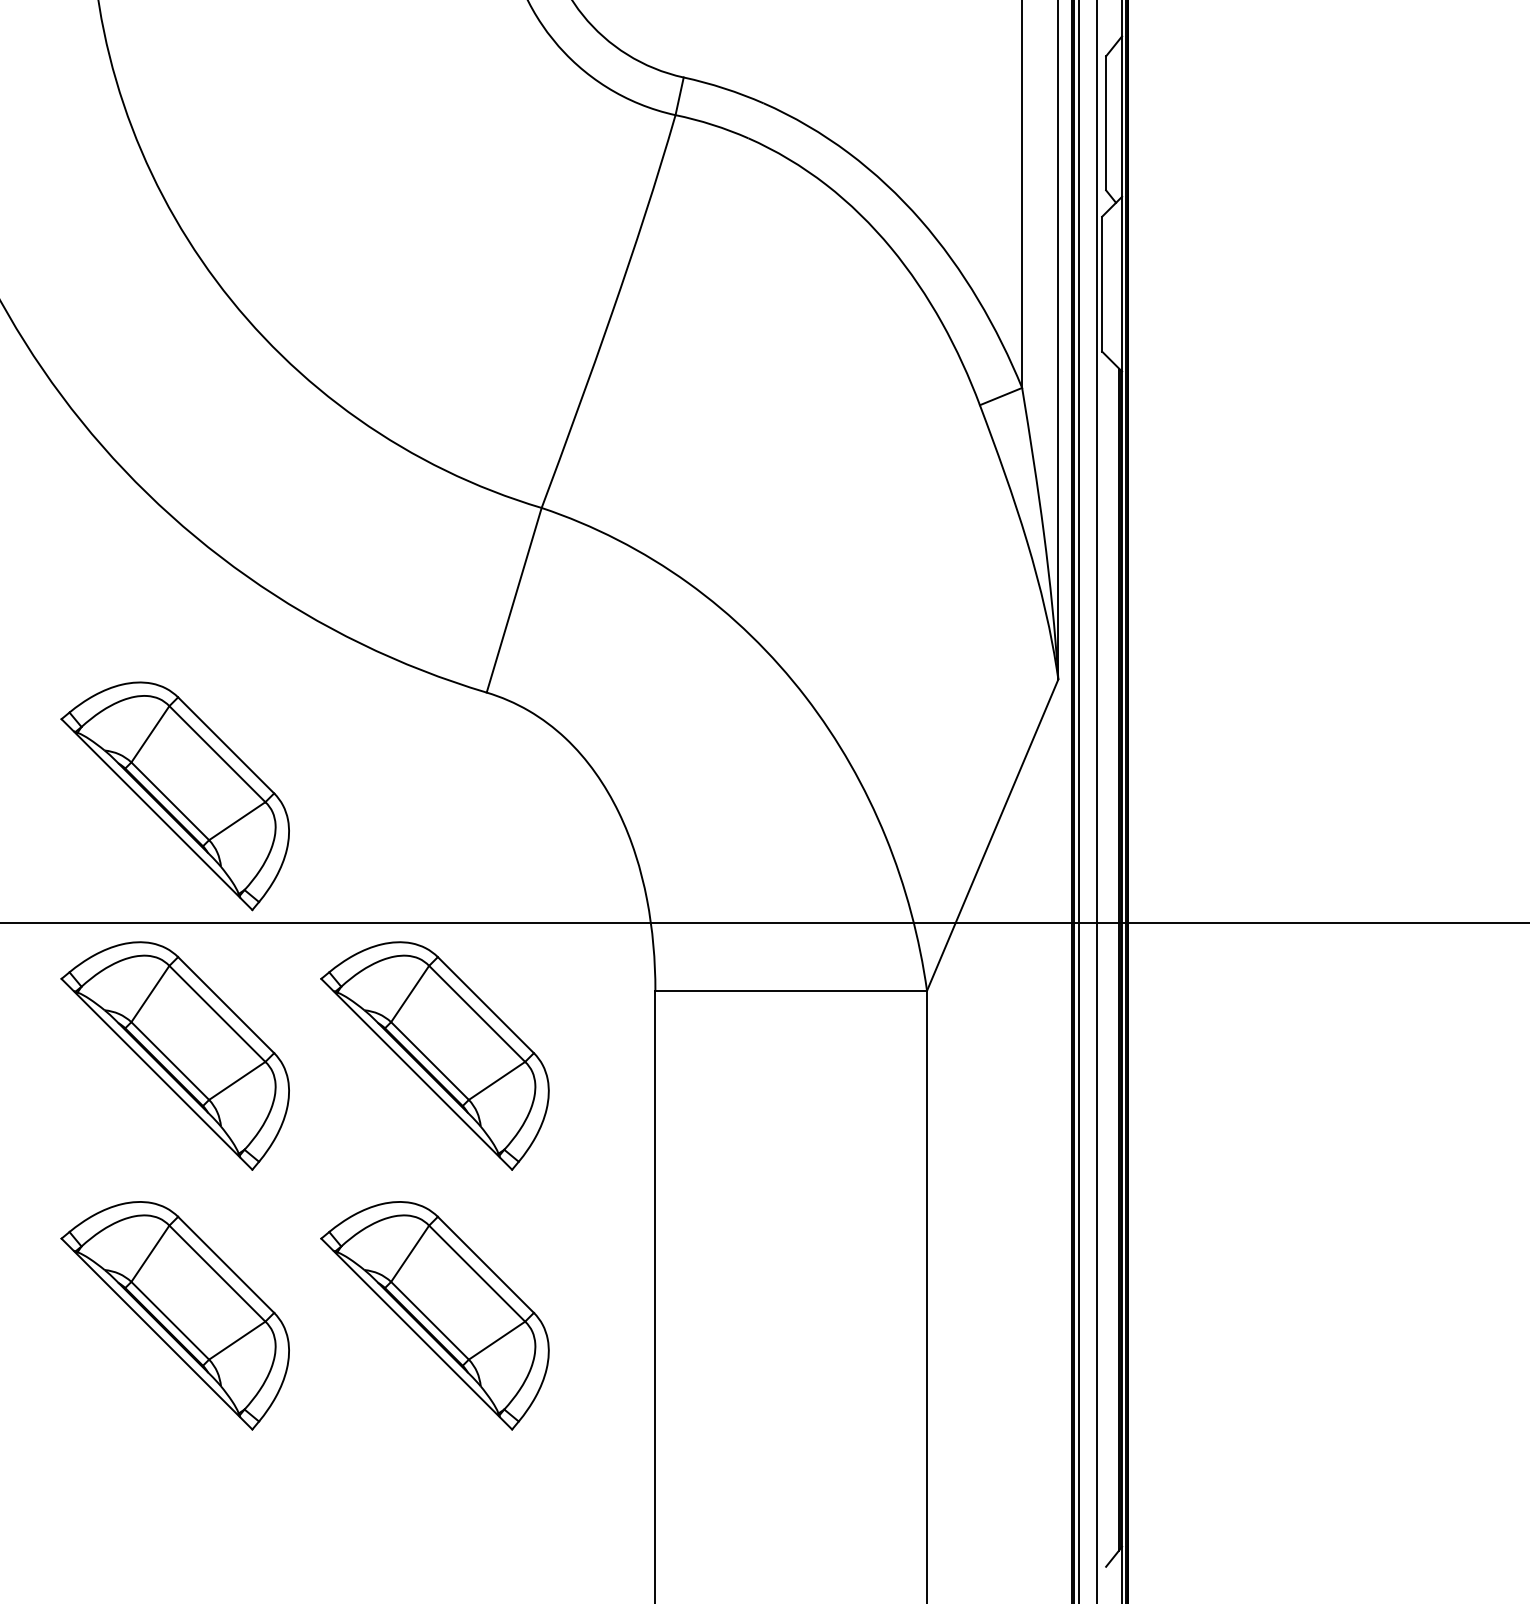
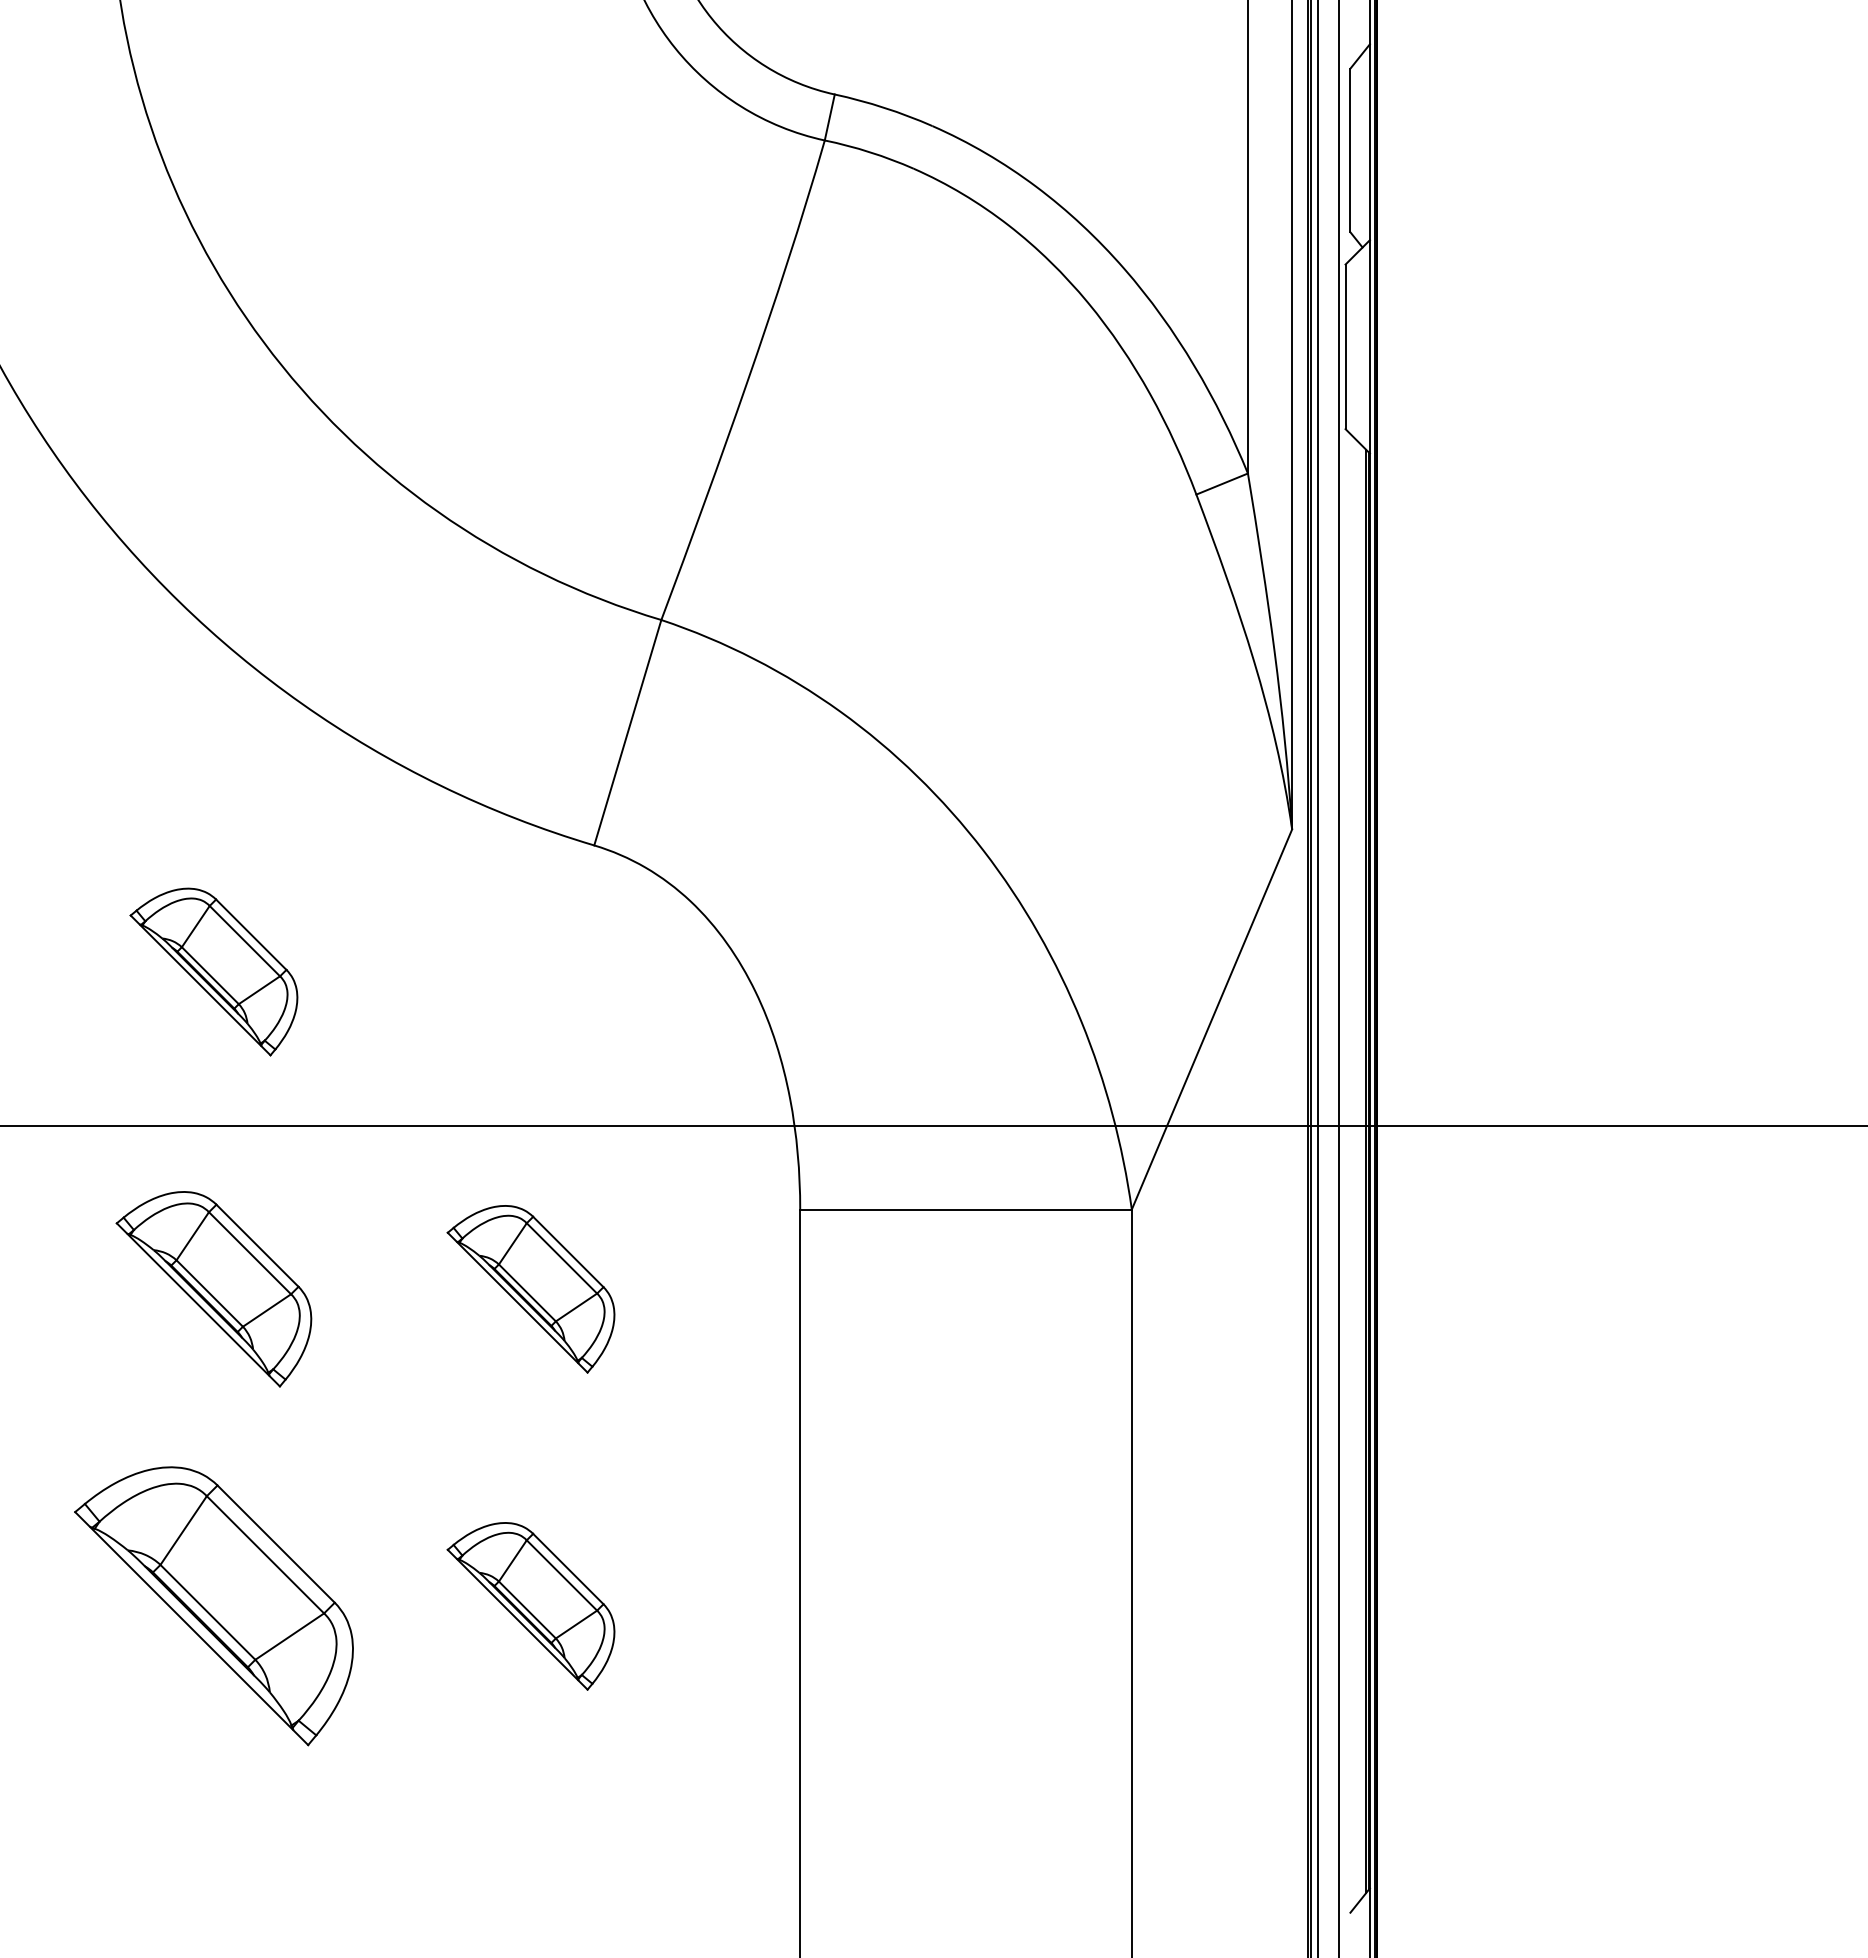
part: (174, 795) -> (213, 971), size x0.6
part: (174, 1056) -> (213, 1289), size x0.7
part: (434, 1056) -> (530, 1289), size x0.6
part: (434, 1315) -> (530, 1606), size x0.6

